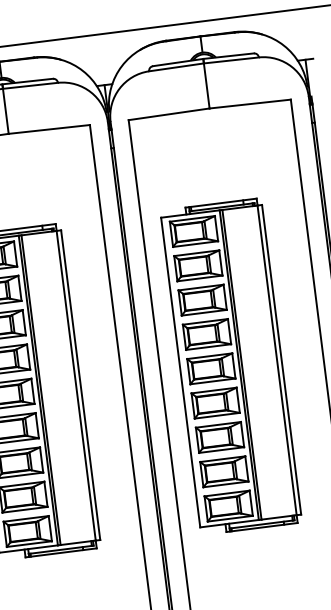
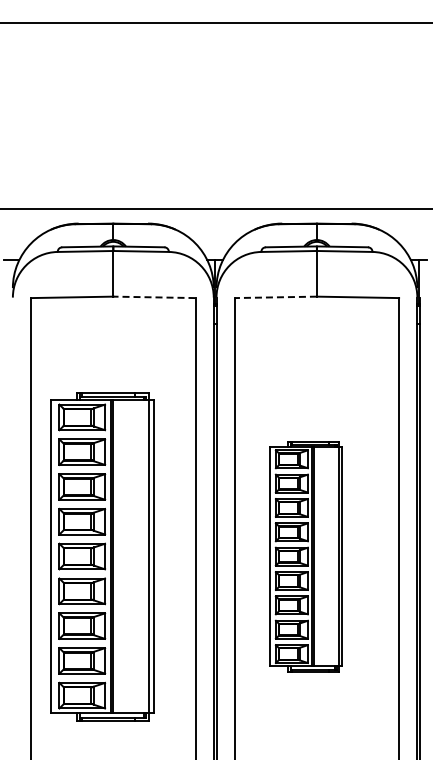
line: (168, 114) -> (275, 297), solid -> dashed
line: (48, 129) -> (153, 297), solid -> dashed
part: (230, 366) -> (305, 556), size x0.7

